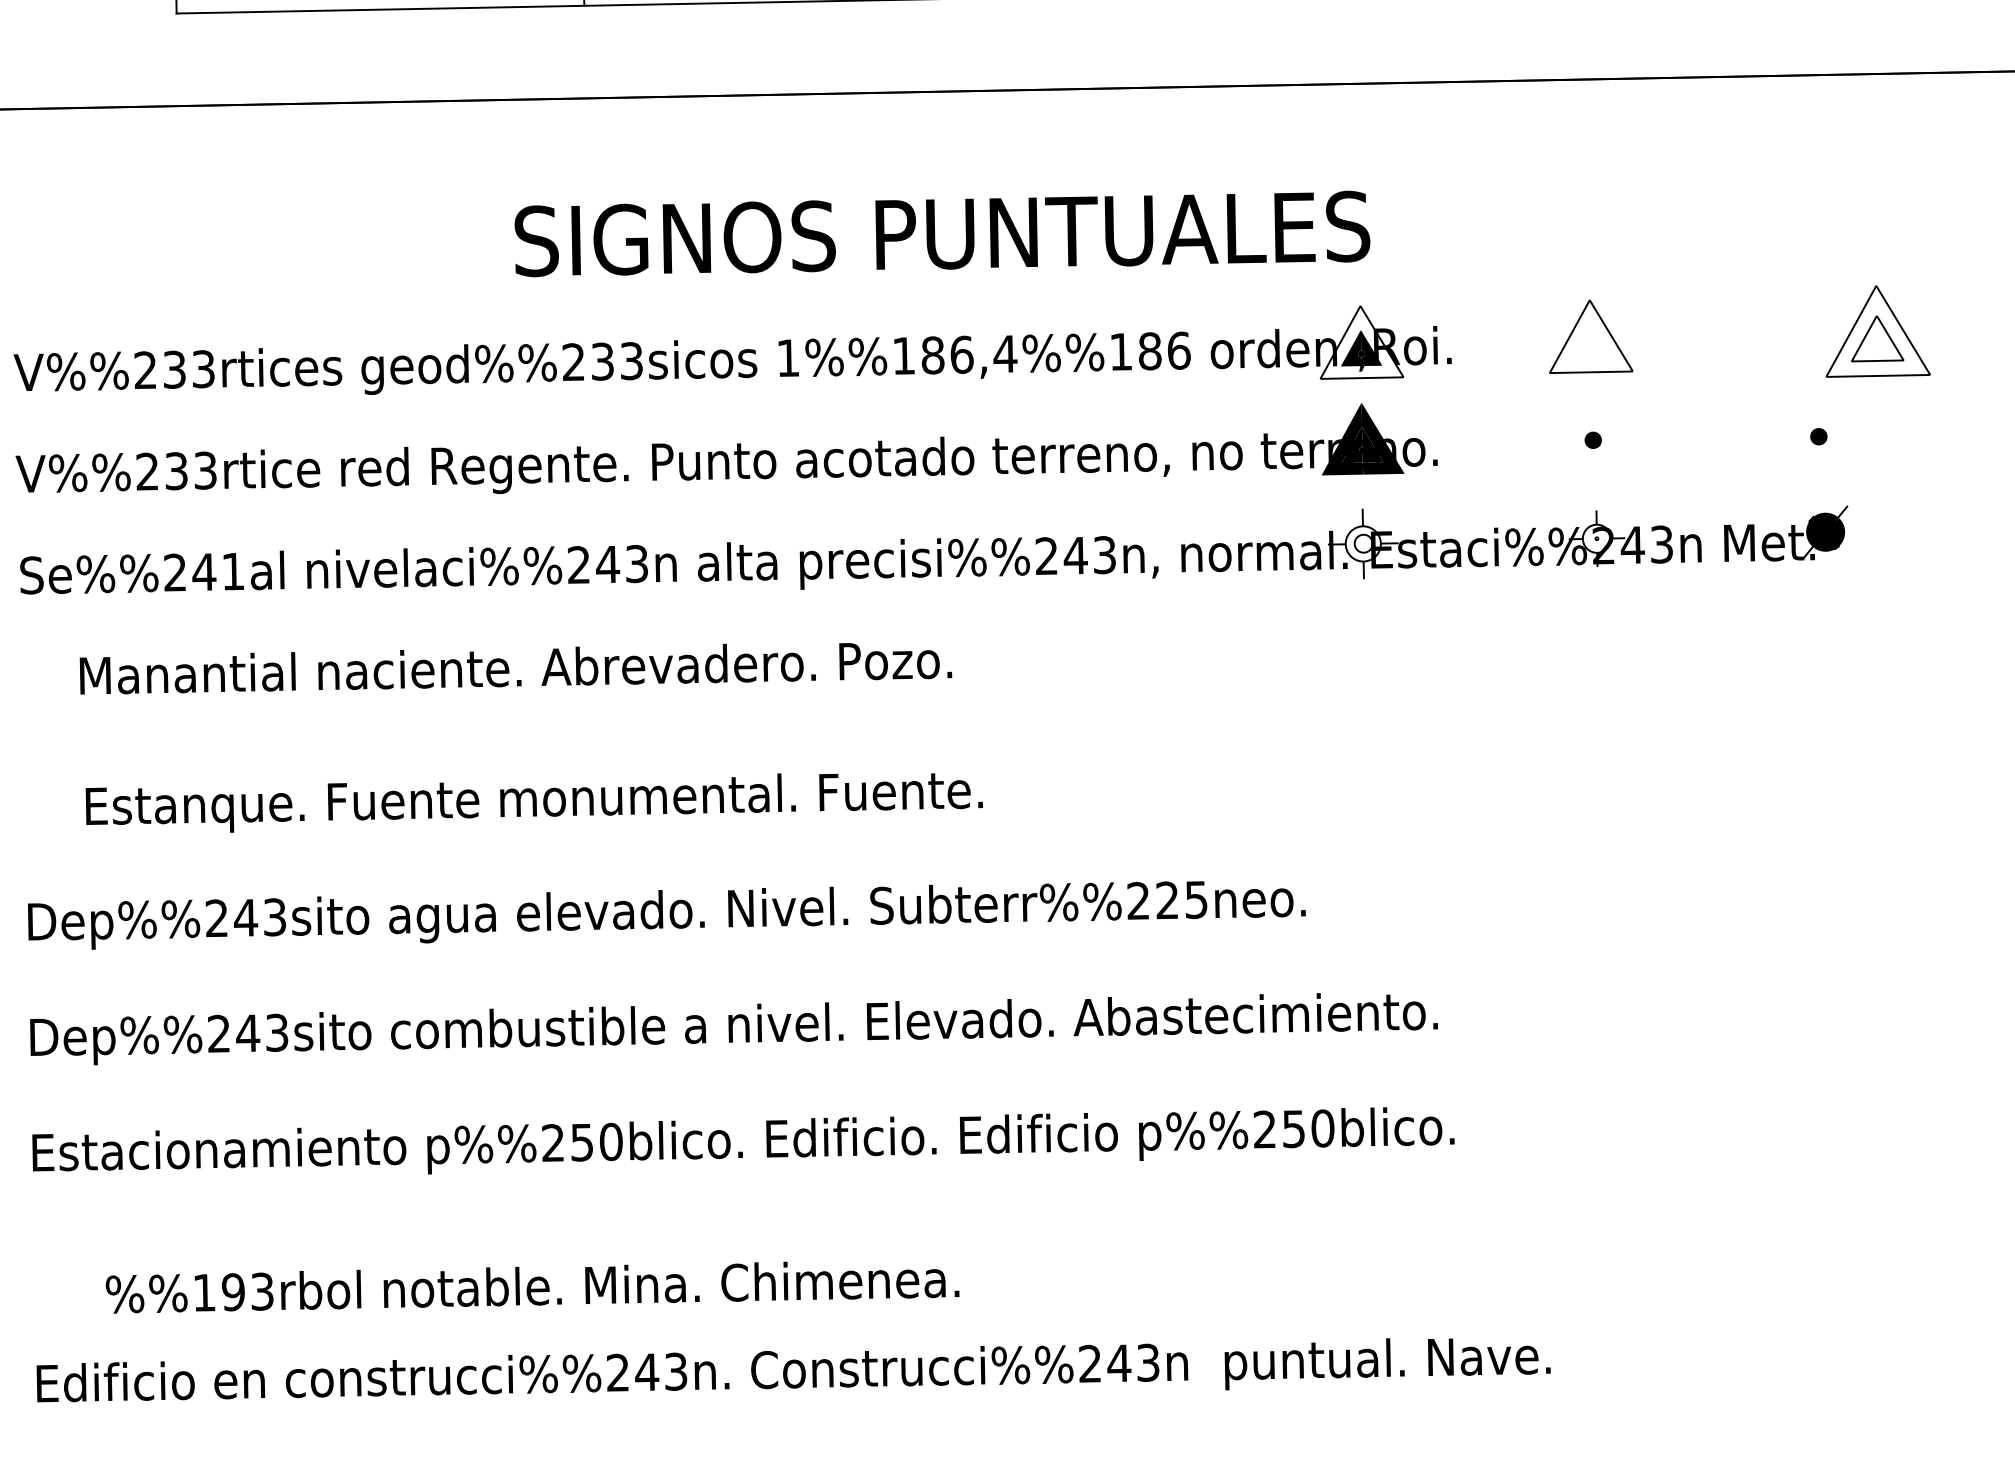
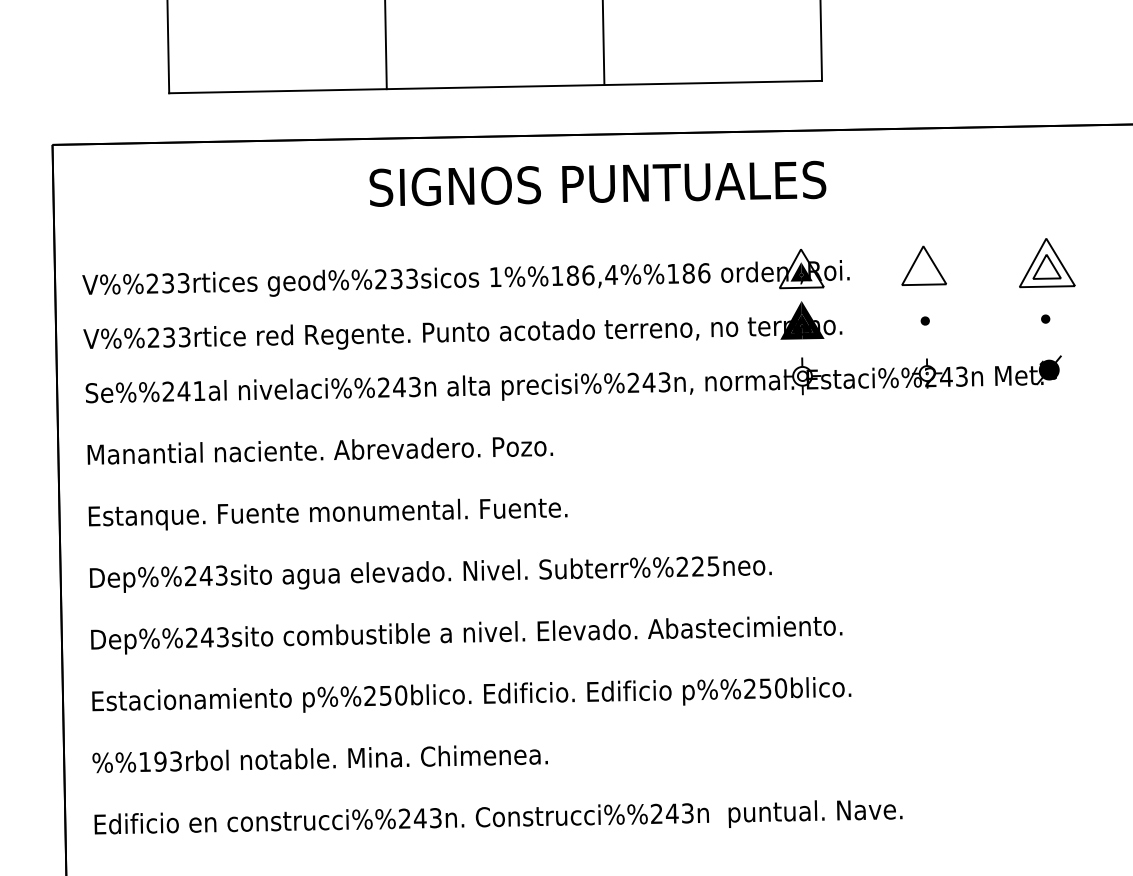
text: (941, 233) -> (597, 183), moved
part: (1878, 332) -> (1047, 263), moved
text: (514, 667) -> (319, 450), moved
text: (533, 802) -> (327, 514), moved
text: (531, 1288) -> (319, 759), moved

